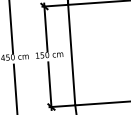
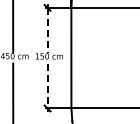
line: (45, 29) -> (47, 30), solid -> dashed
line: (49, 85) -> (47, 86), solid -> dashed

